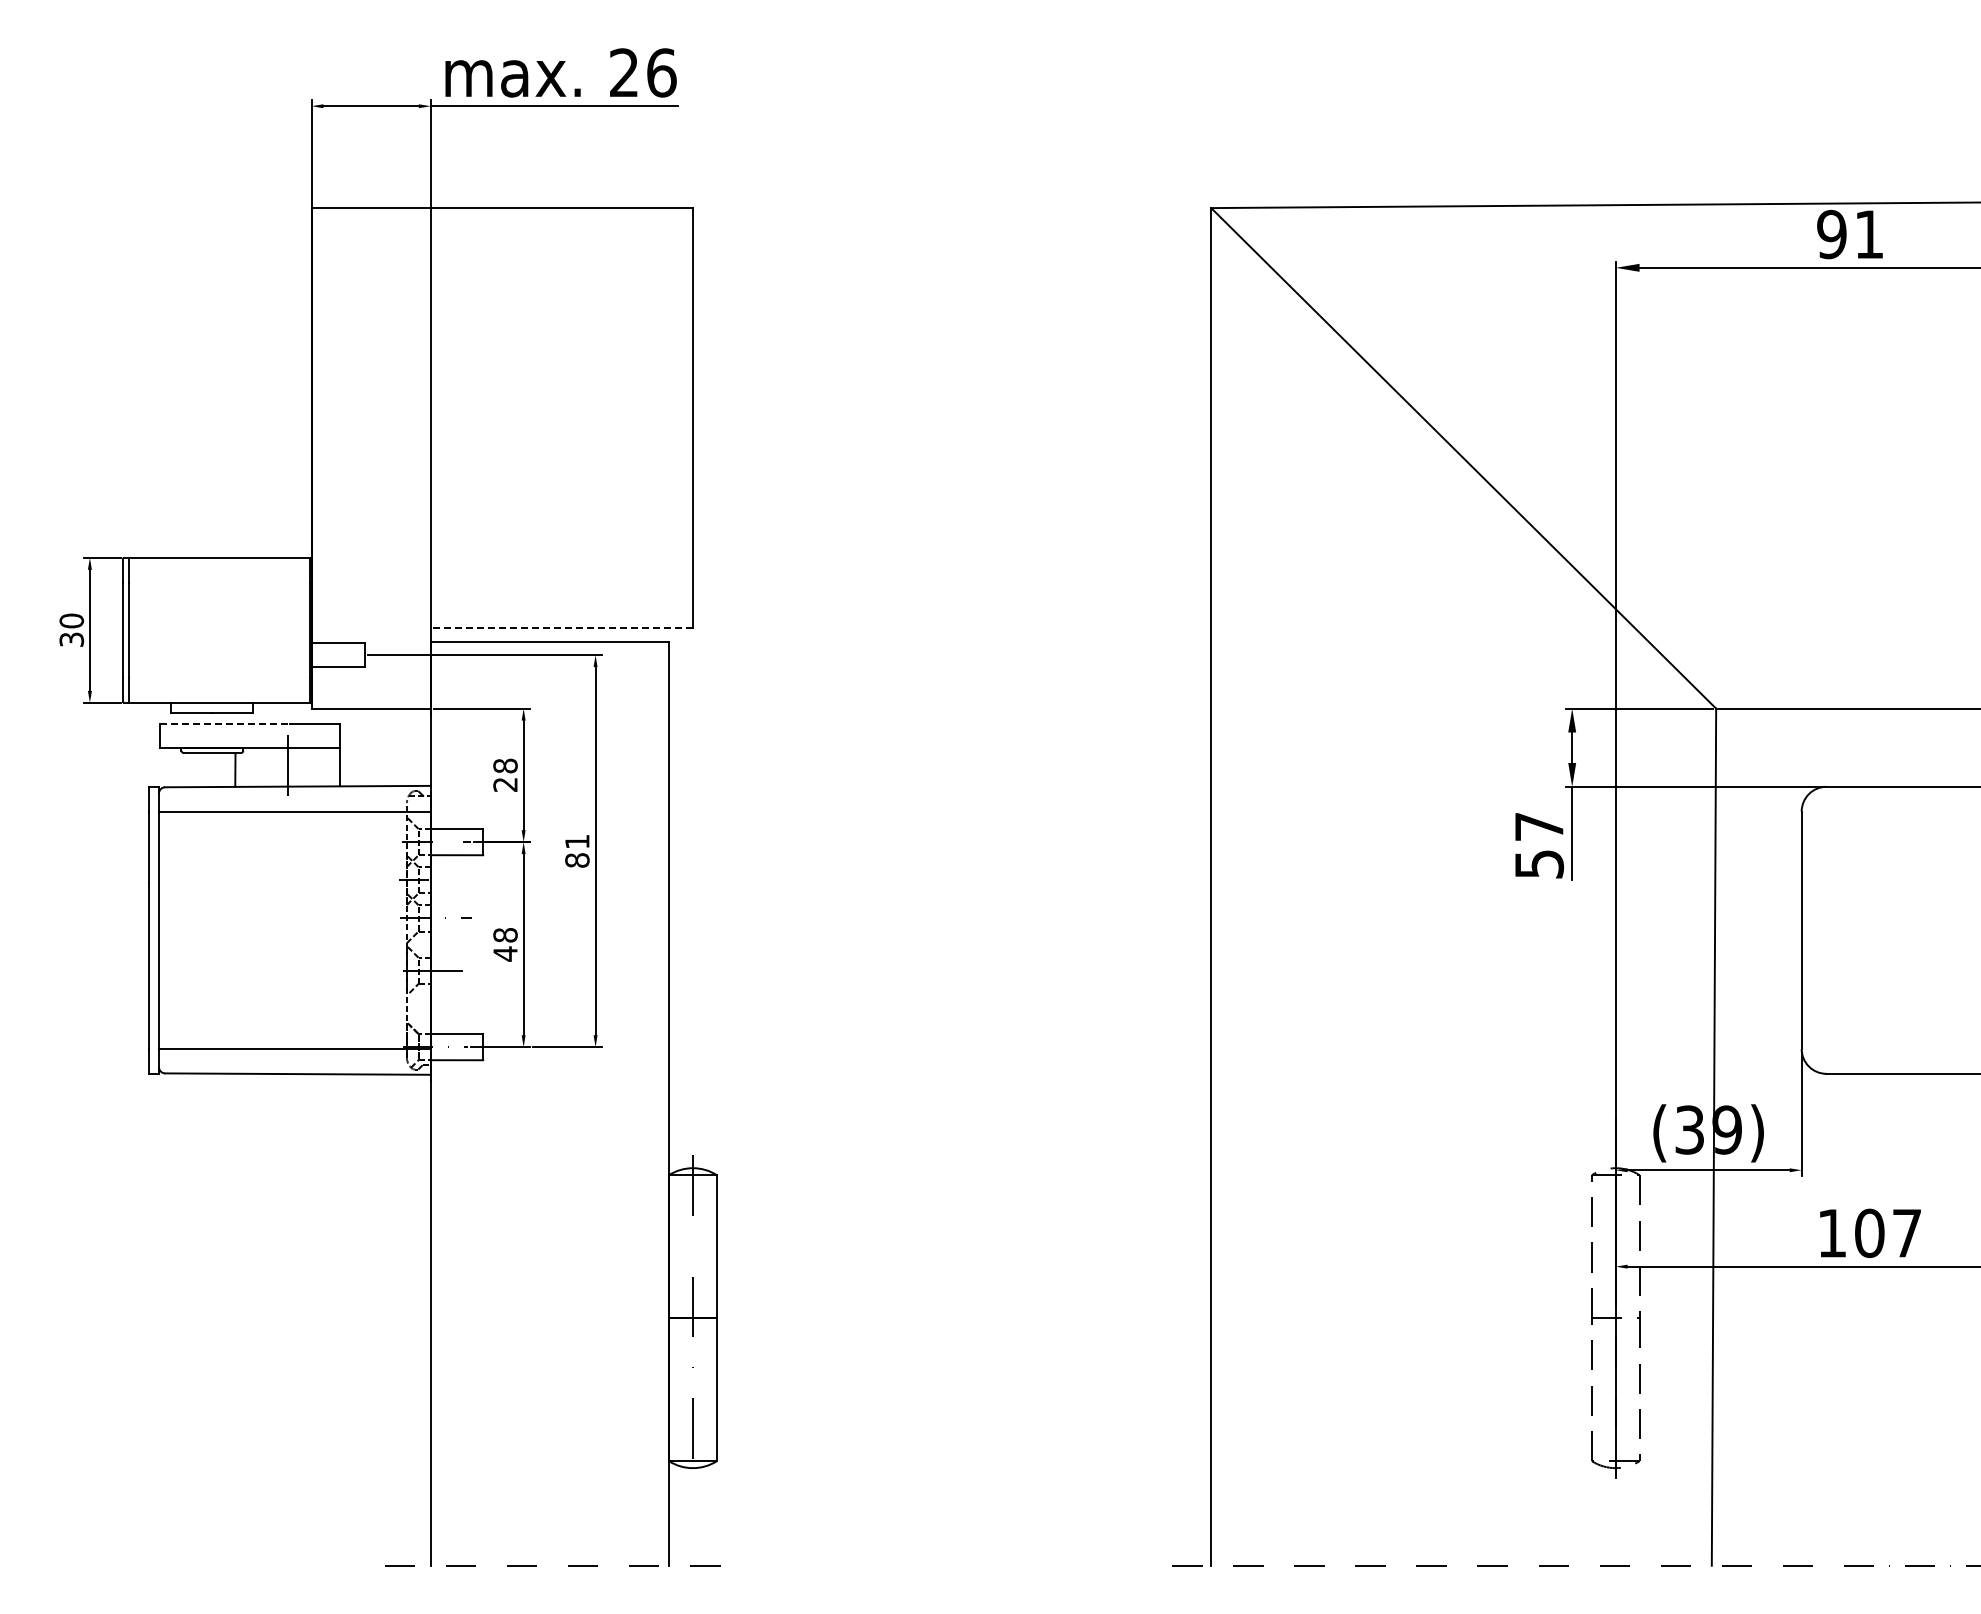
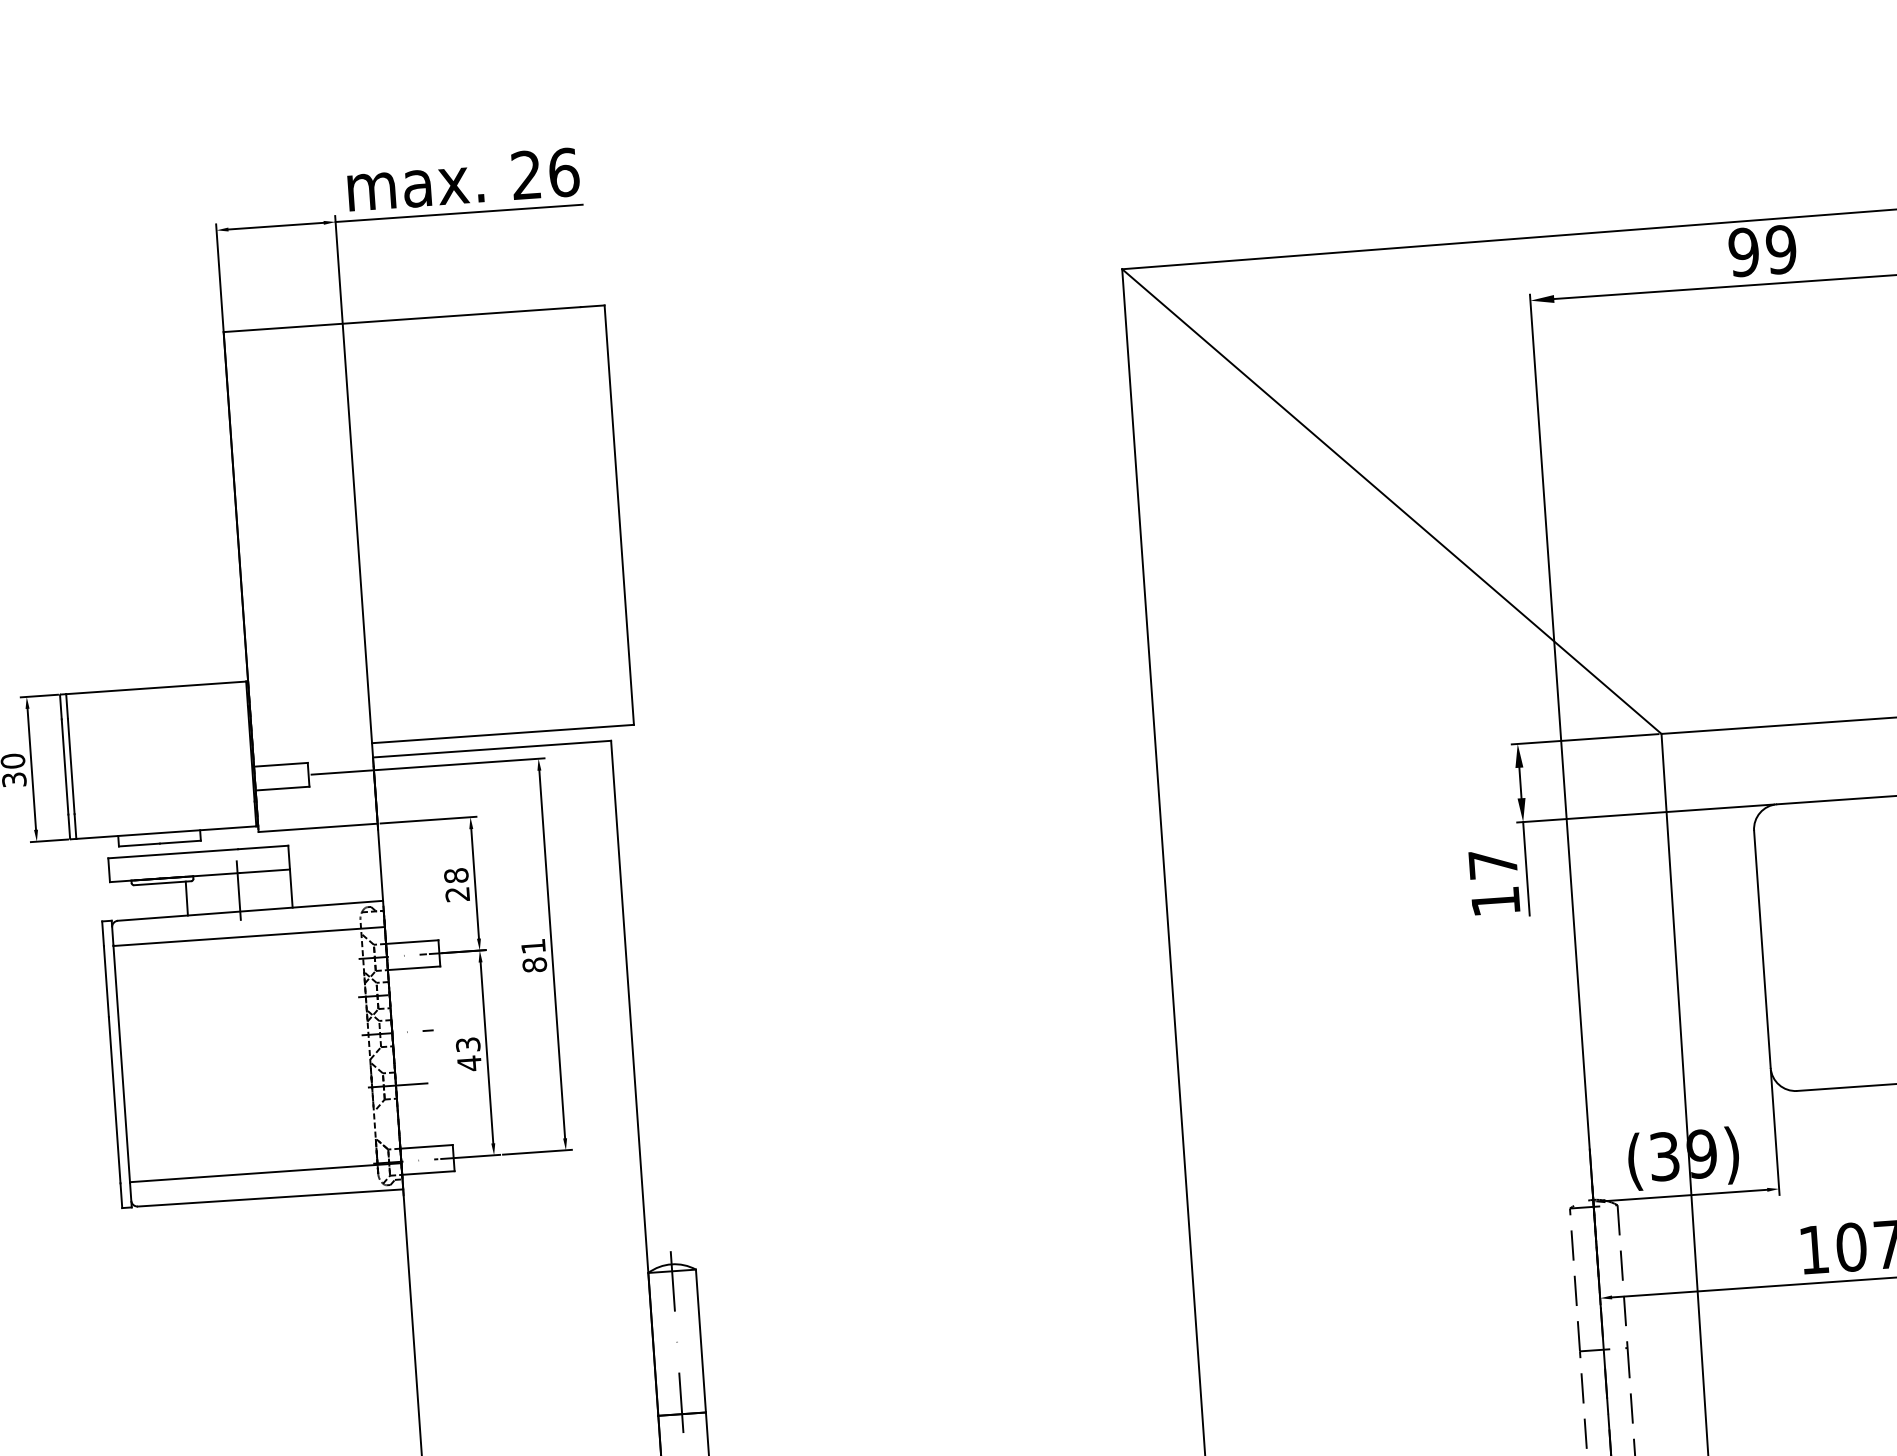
text: (1868, 234) -> (1780, 249), 91 -> 99
line: (561, 628) -> (502, 734), dashed -> solid
line: (224, 724) -> (172, 853), dashed -> solid
text: (1539, 864) -> (1495, 901), 57 -> 17
text: (505, 935) -> (468, 1045), 48 -> 43

